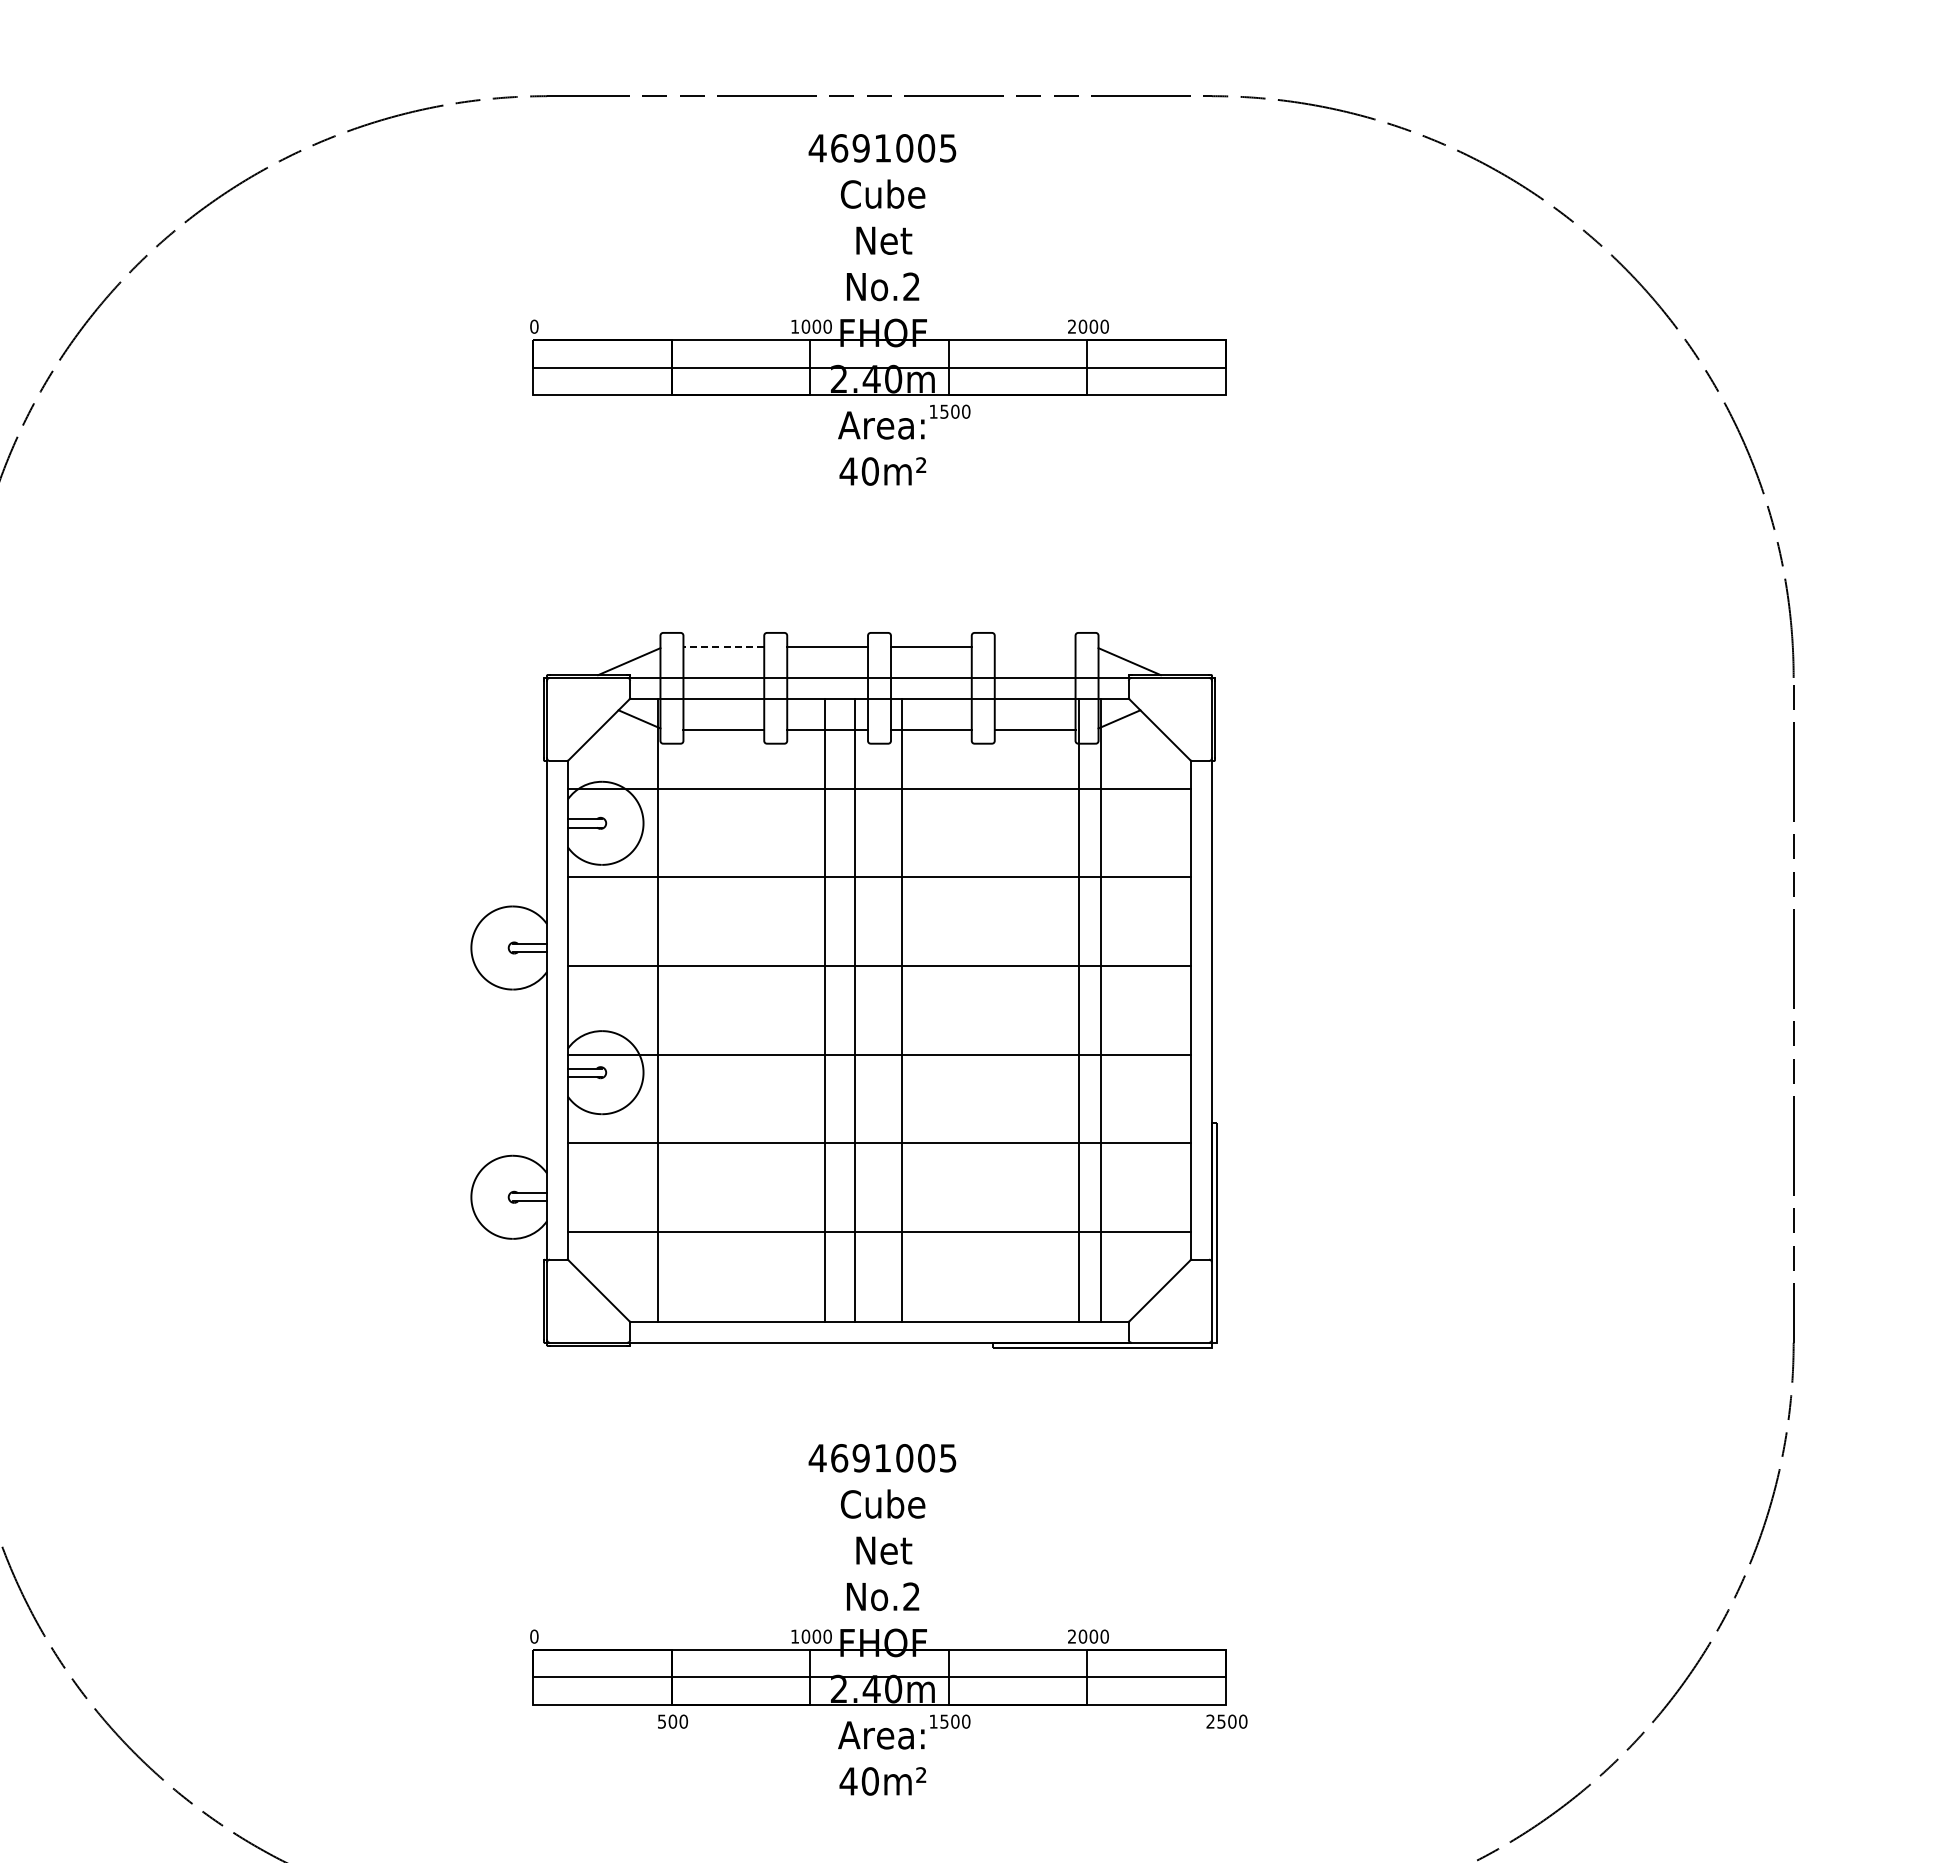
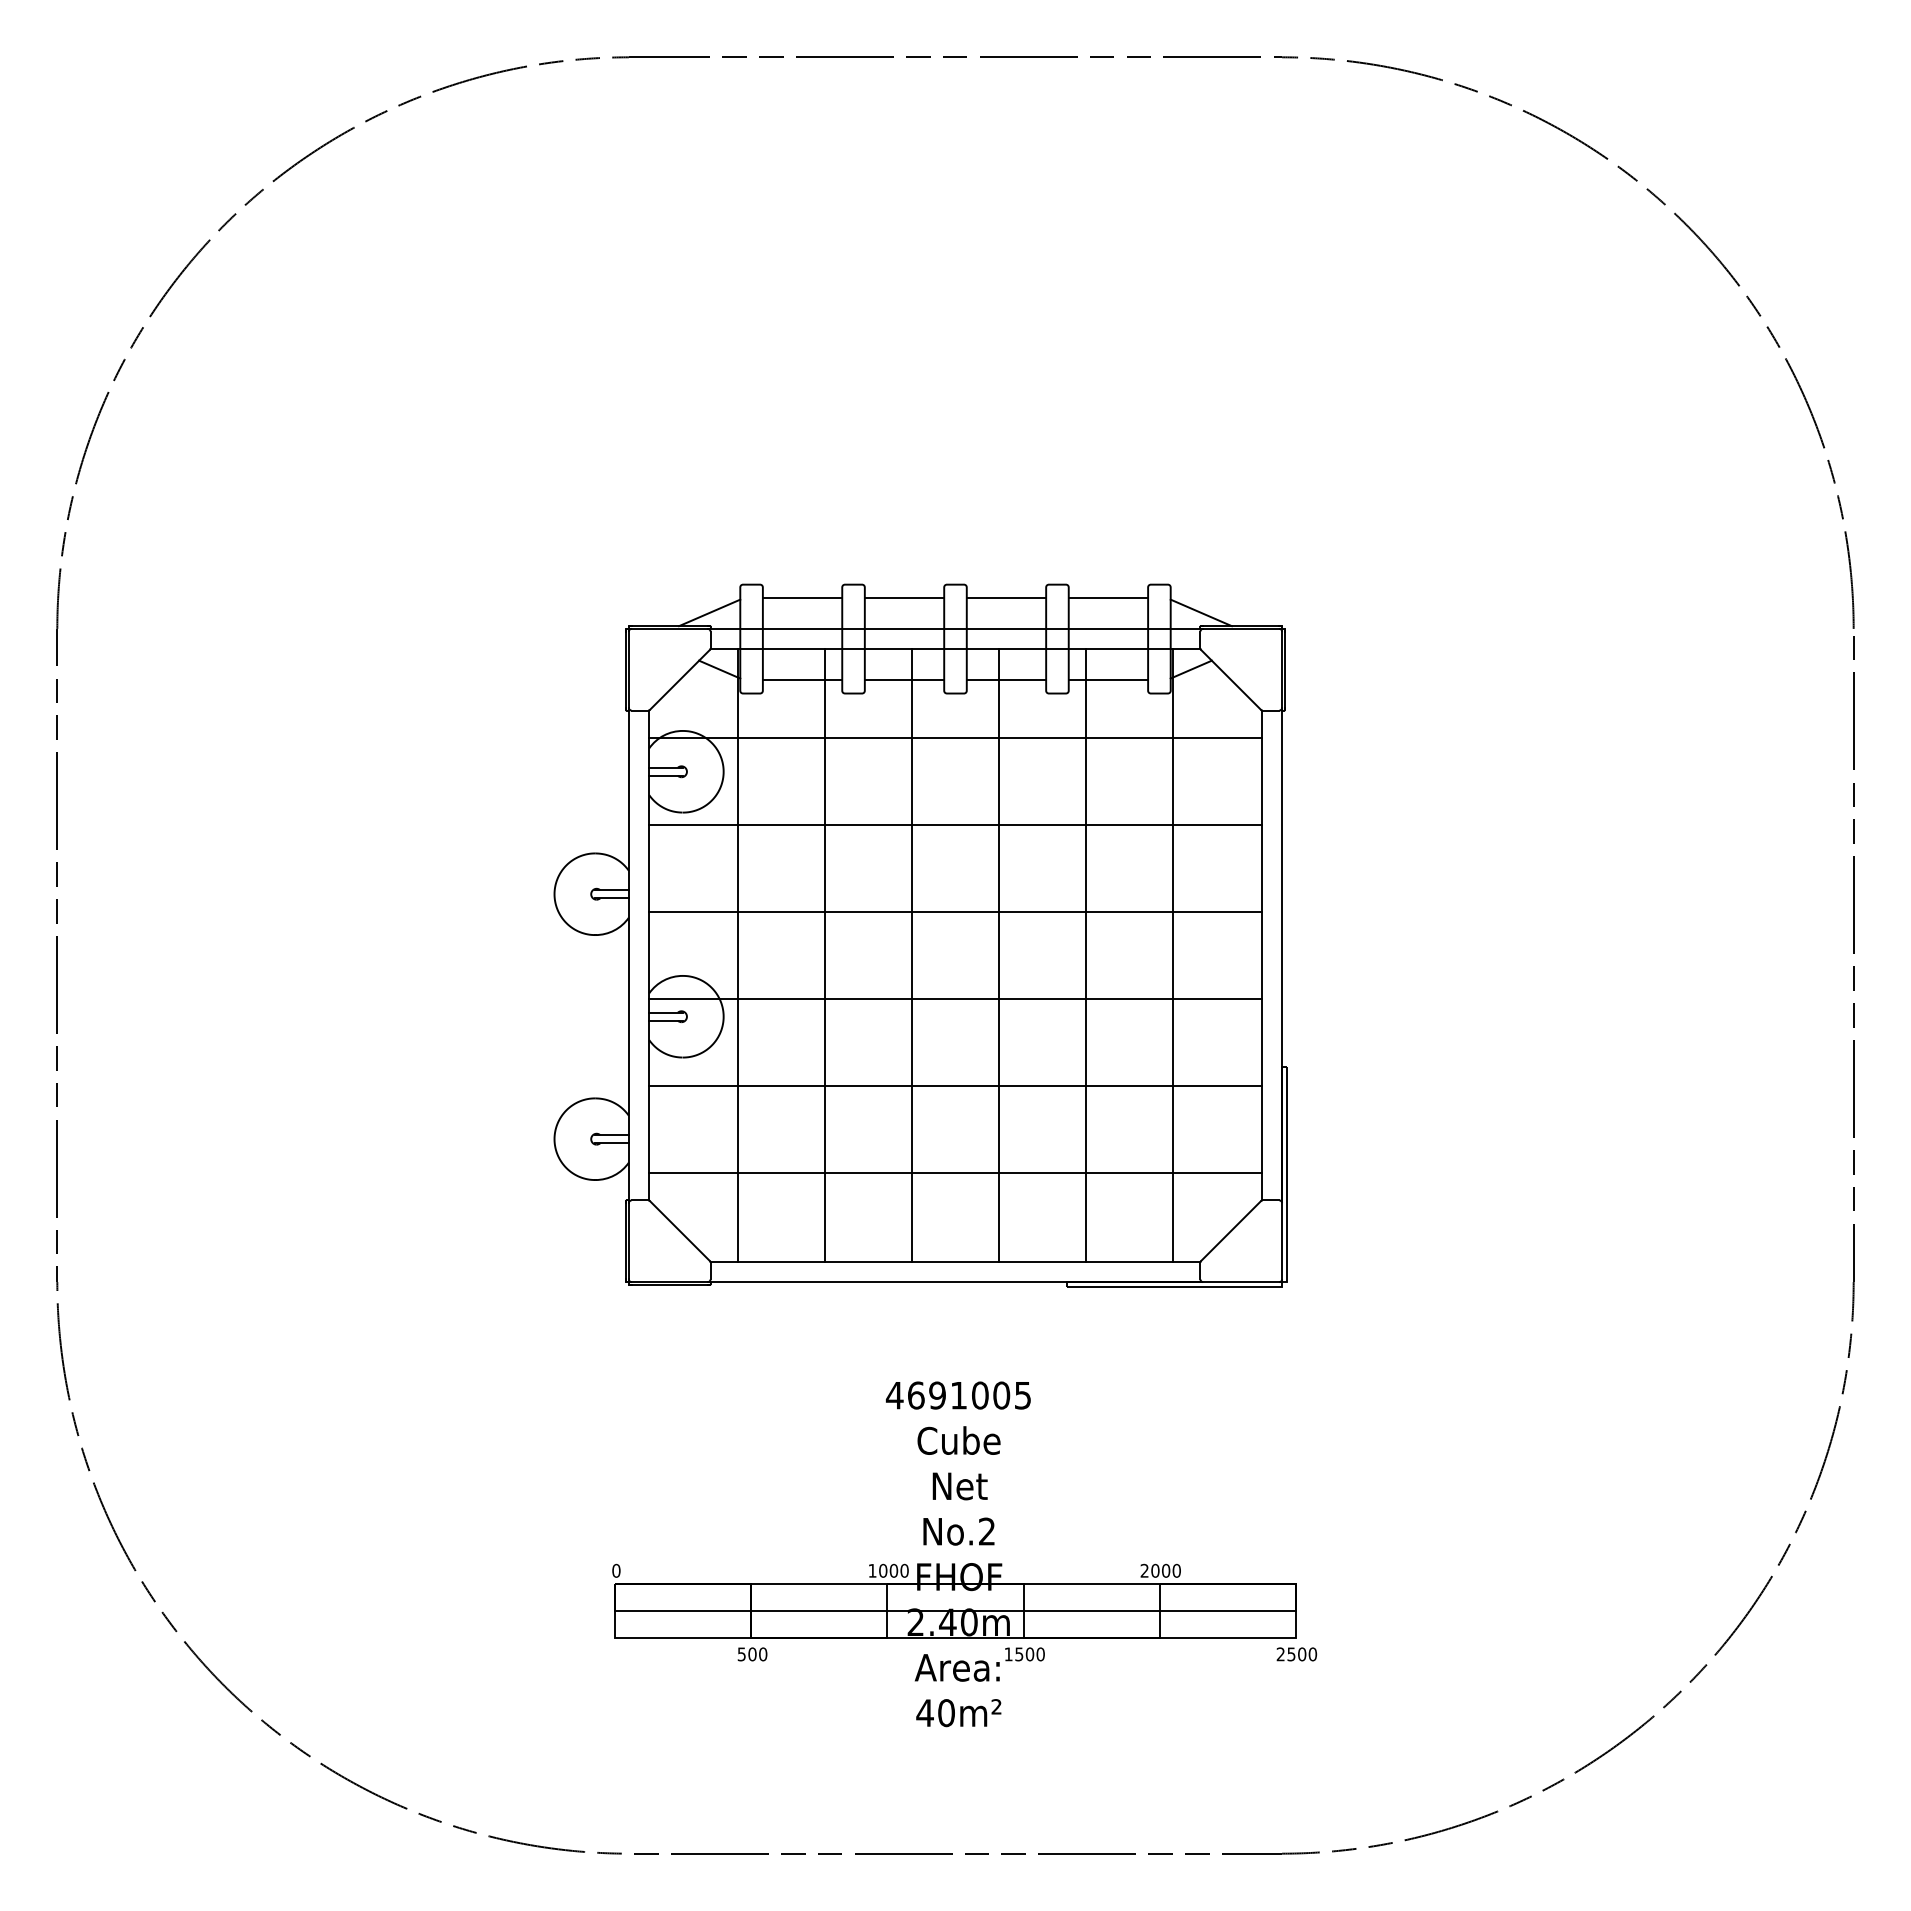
part: (878, 300) -> (954, 258), removed
line: (723, 646) -> (802, 598), dashed -> solid
line: (1035, 646) -> (1108, 598), added
line: (824, 1010) -> (824, 955), moved
line: (855, 1010) -> (999, 955), moved
line: (901, 1010) -> (911, 955), moved
line: (1078, 1010) -> (1086, 955), moved

